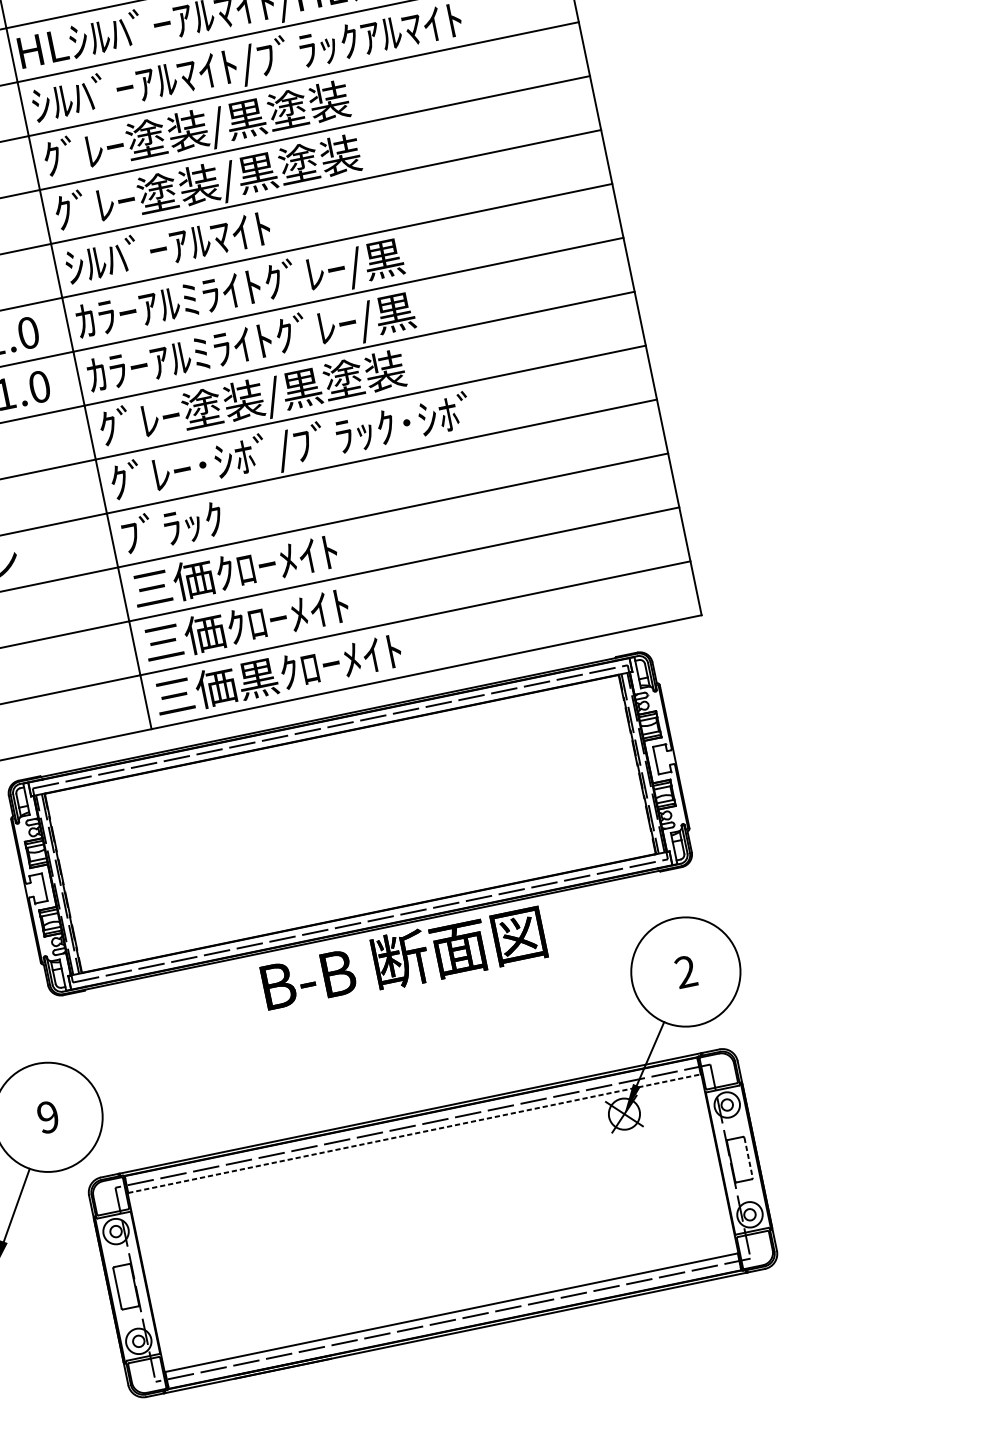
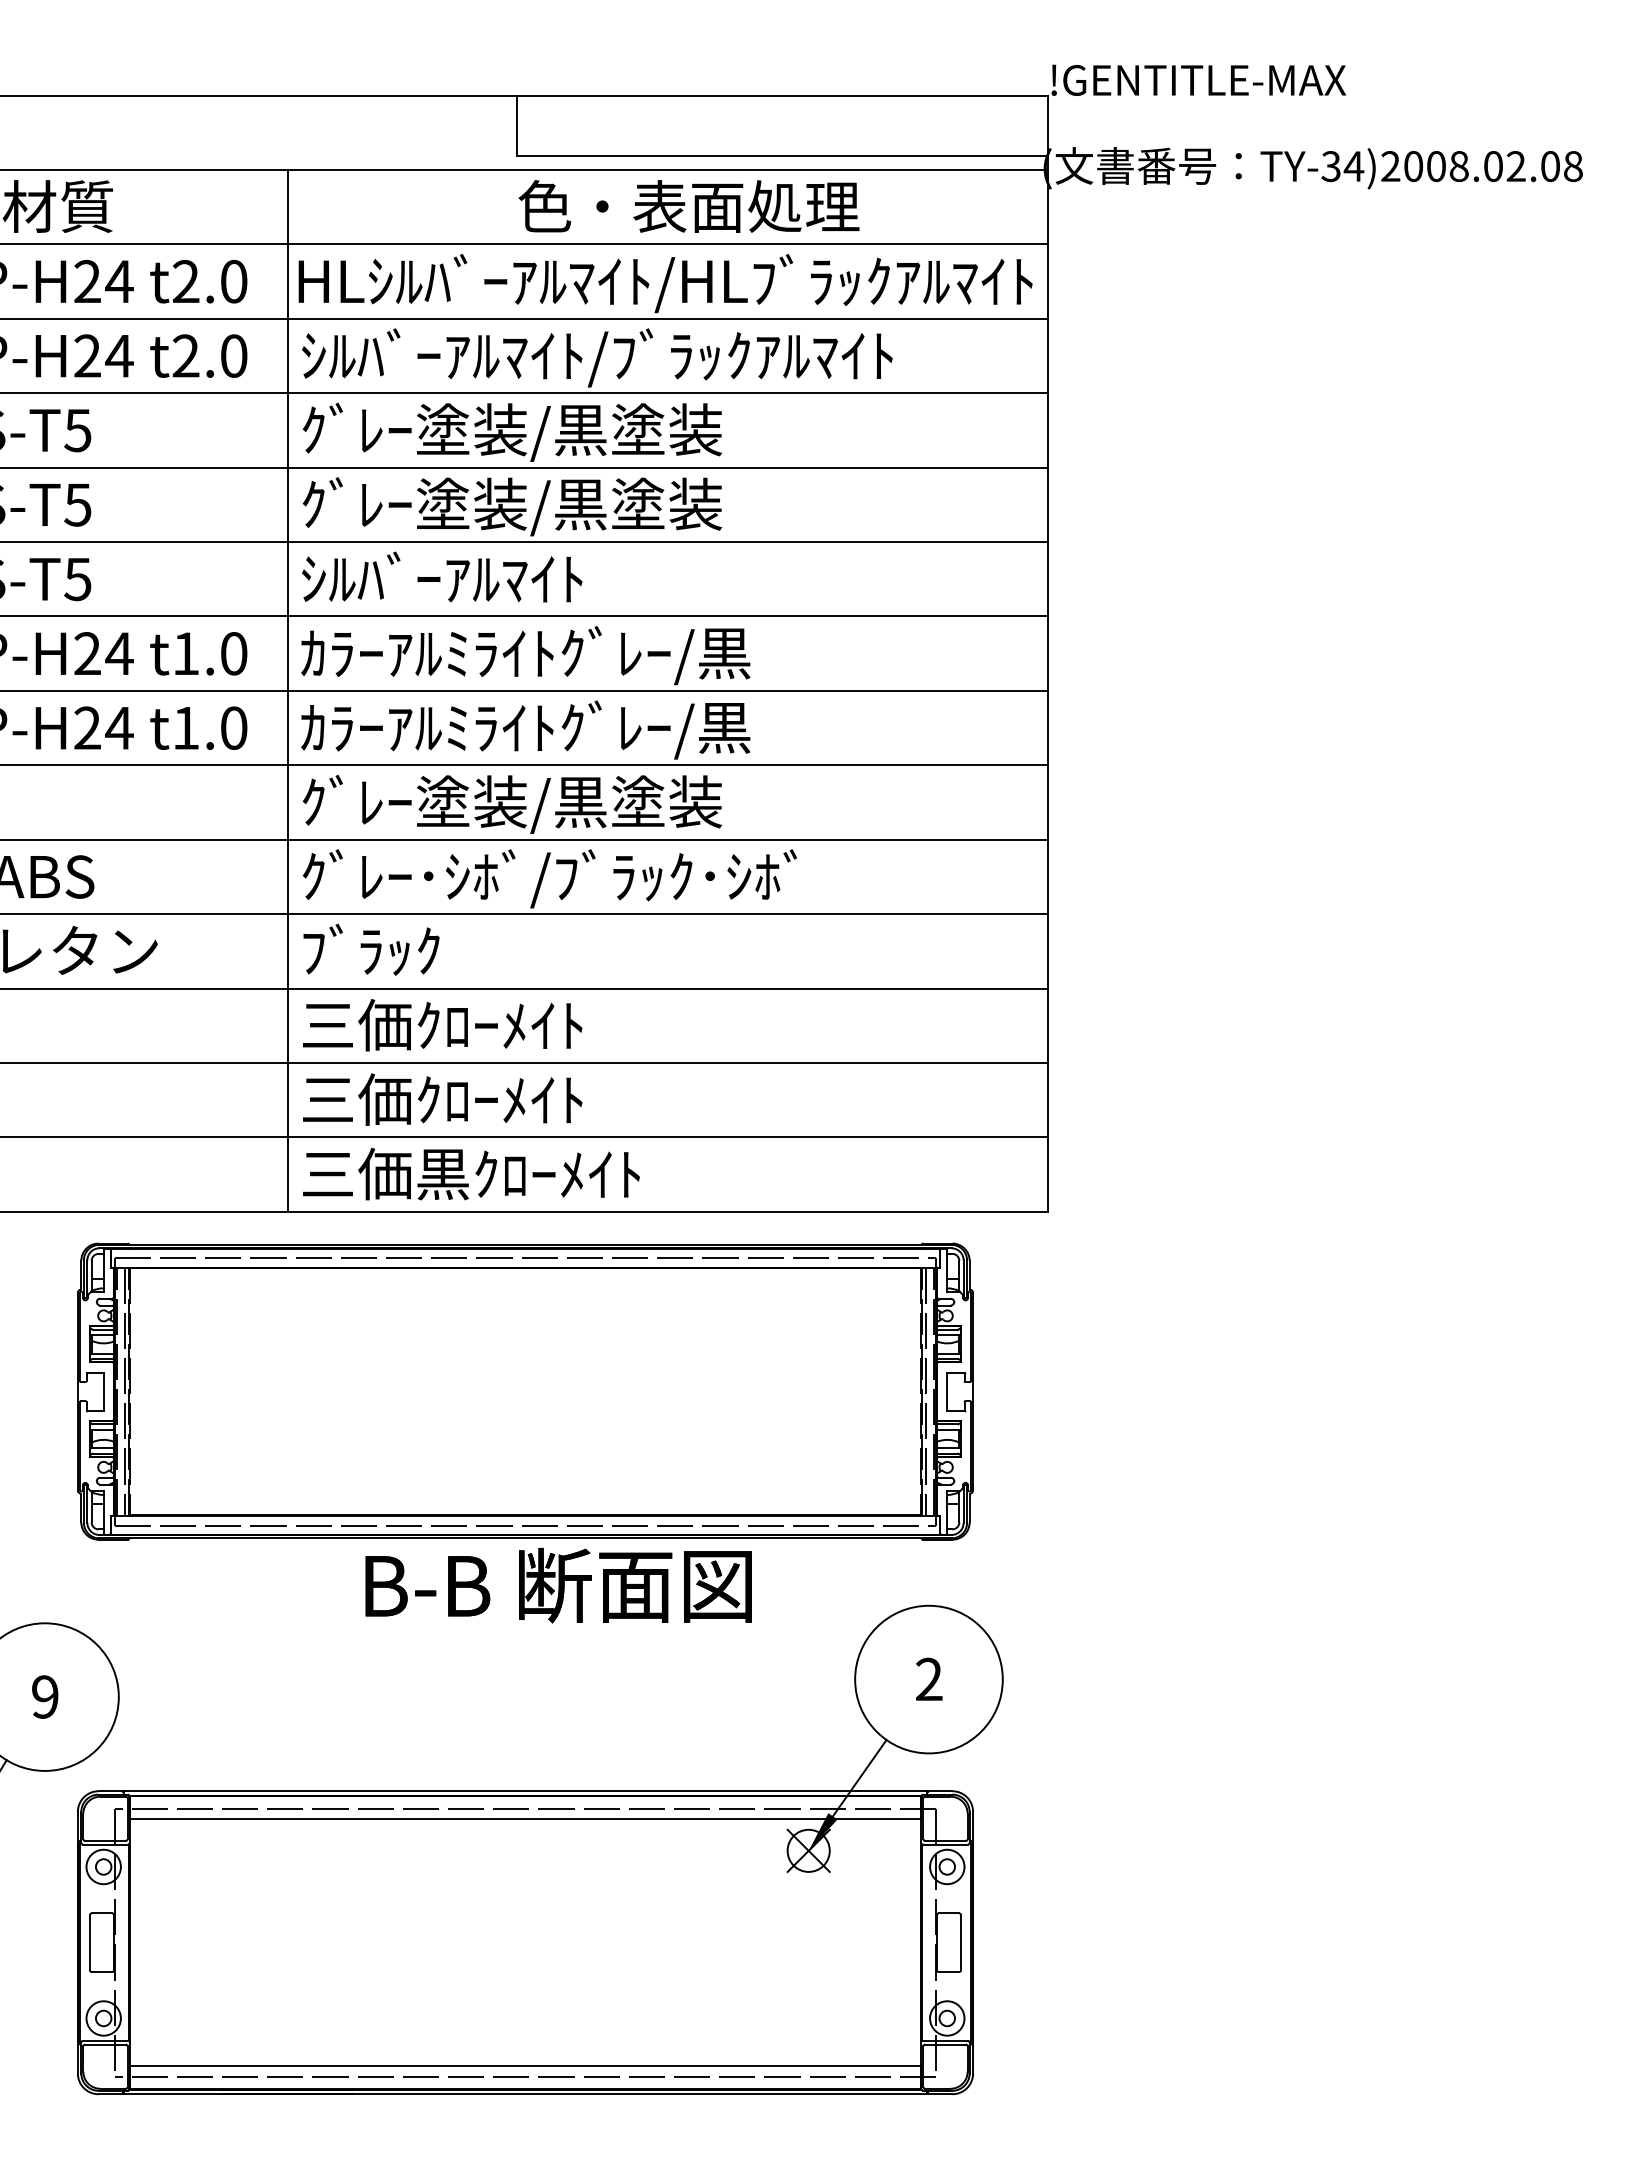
line: (415, 1133) -> (526, 1819), dashed -> solid
line: (748, 1157) -> (961, 1942), dashed -> solid

